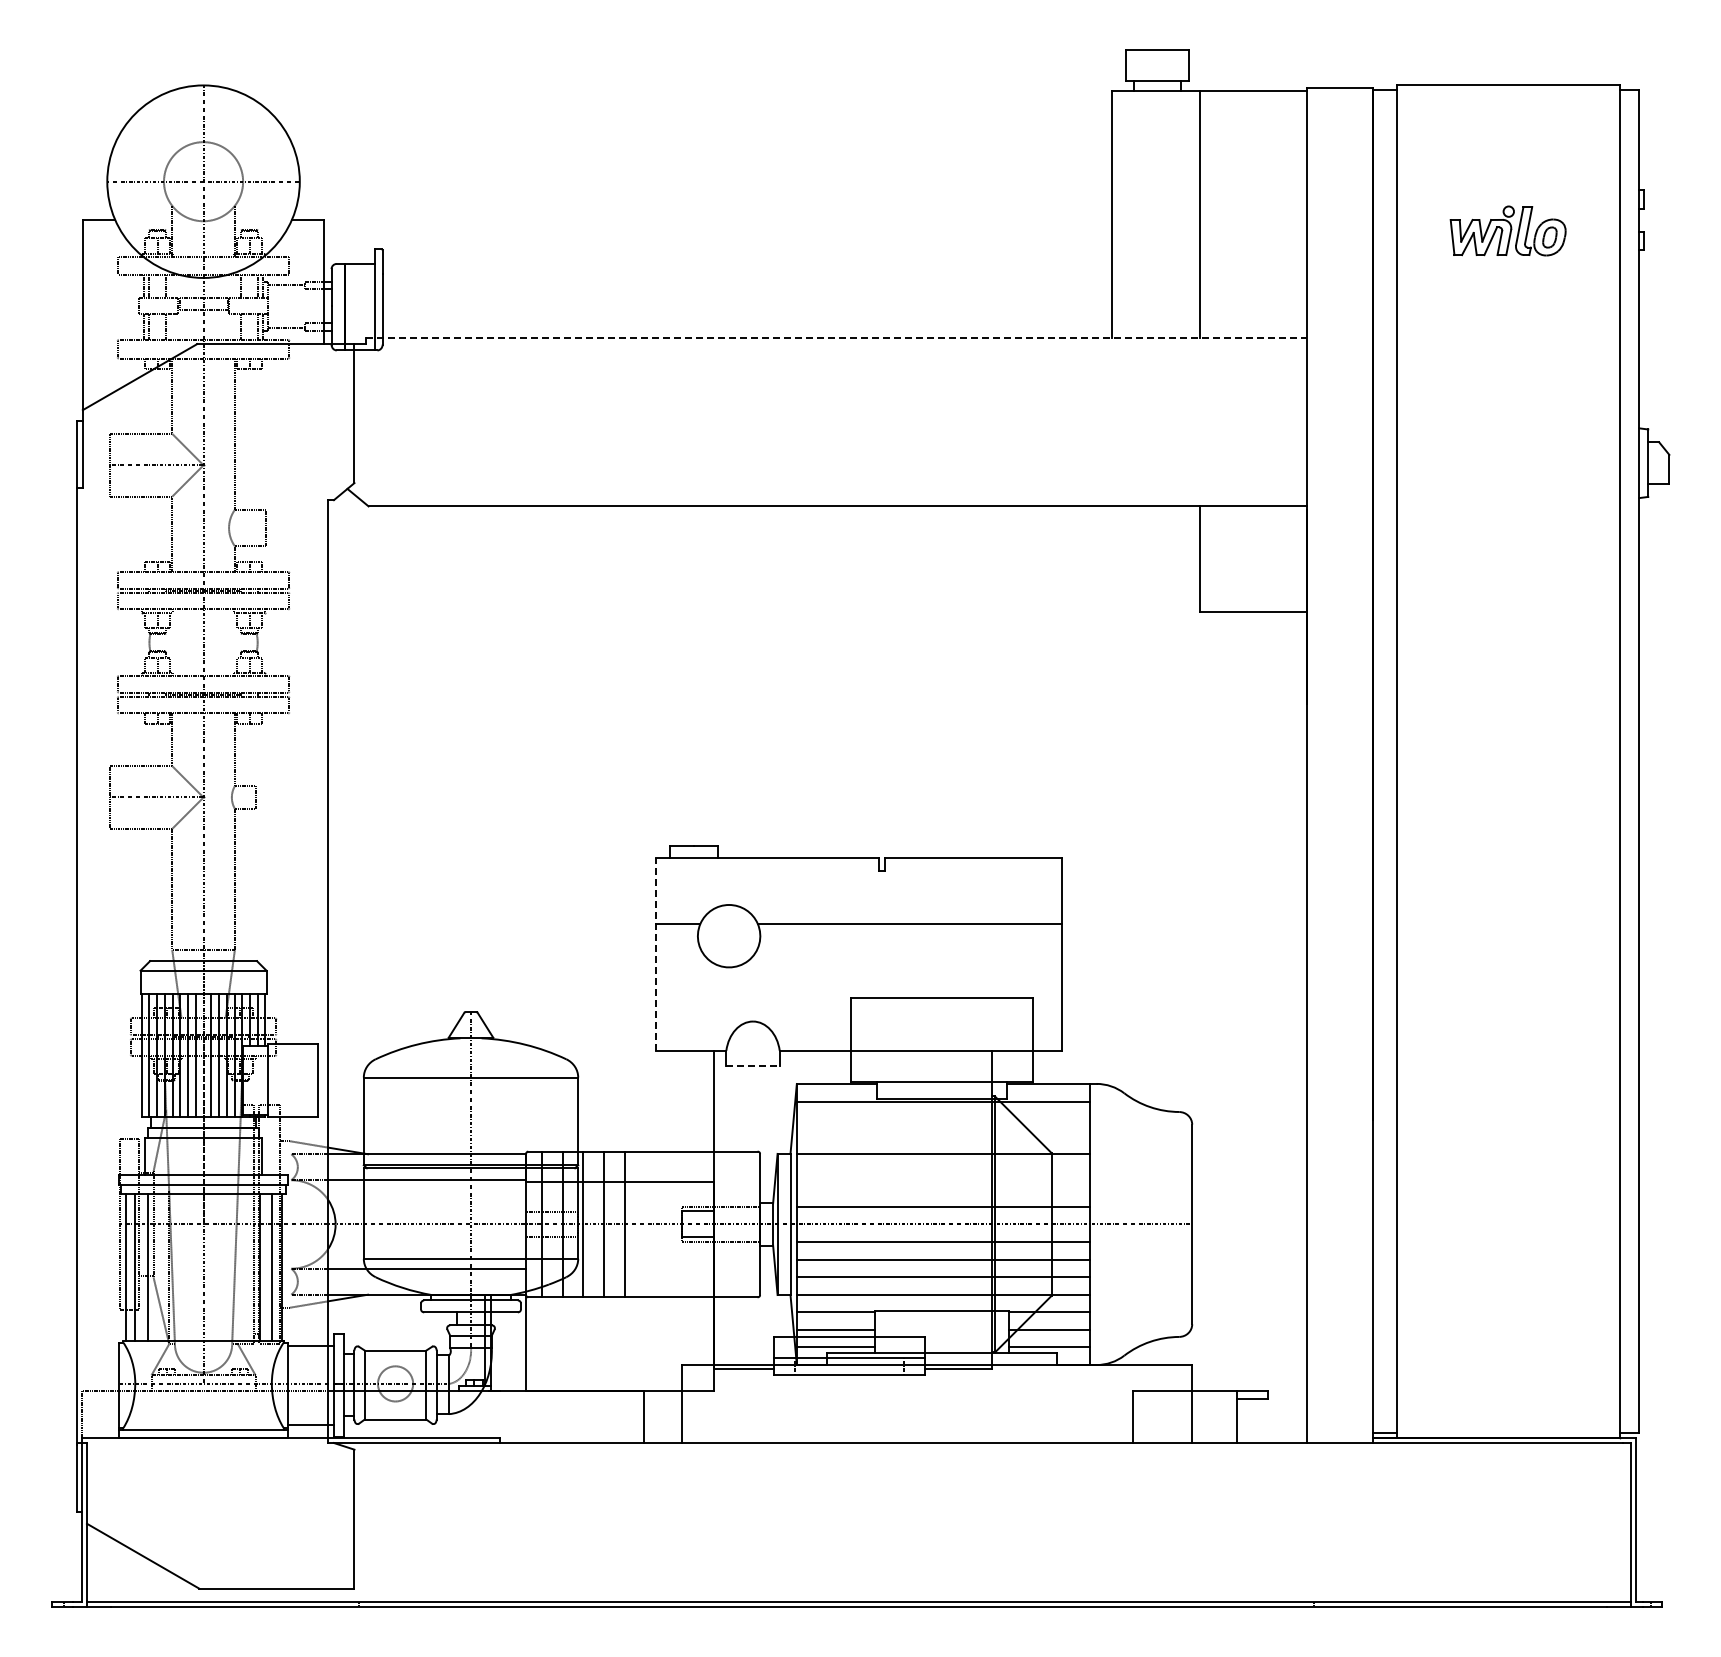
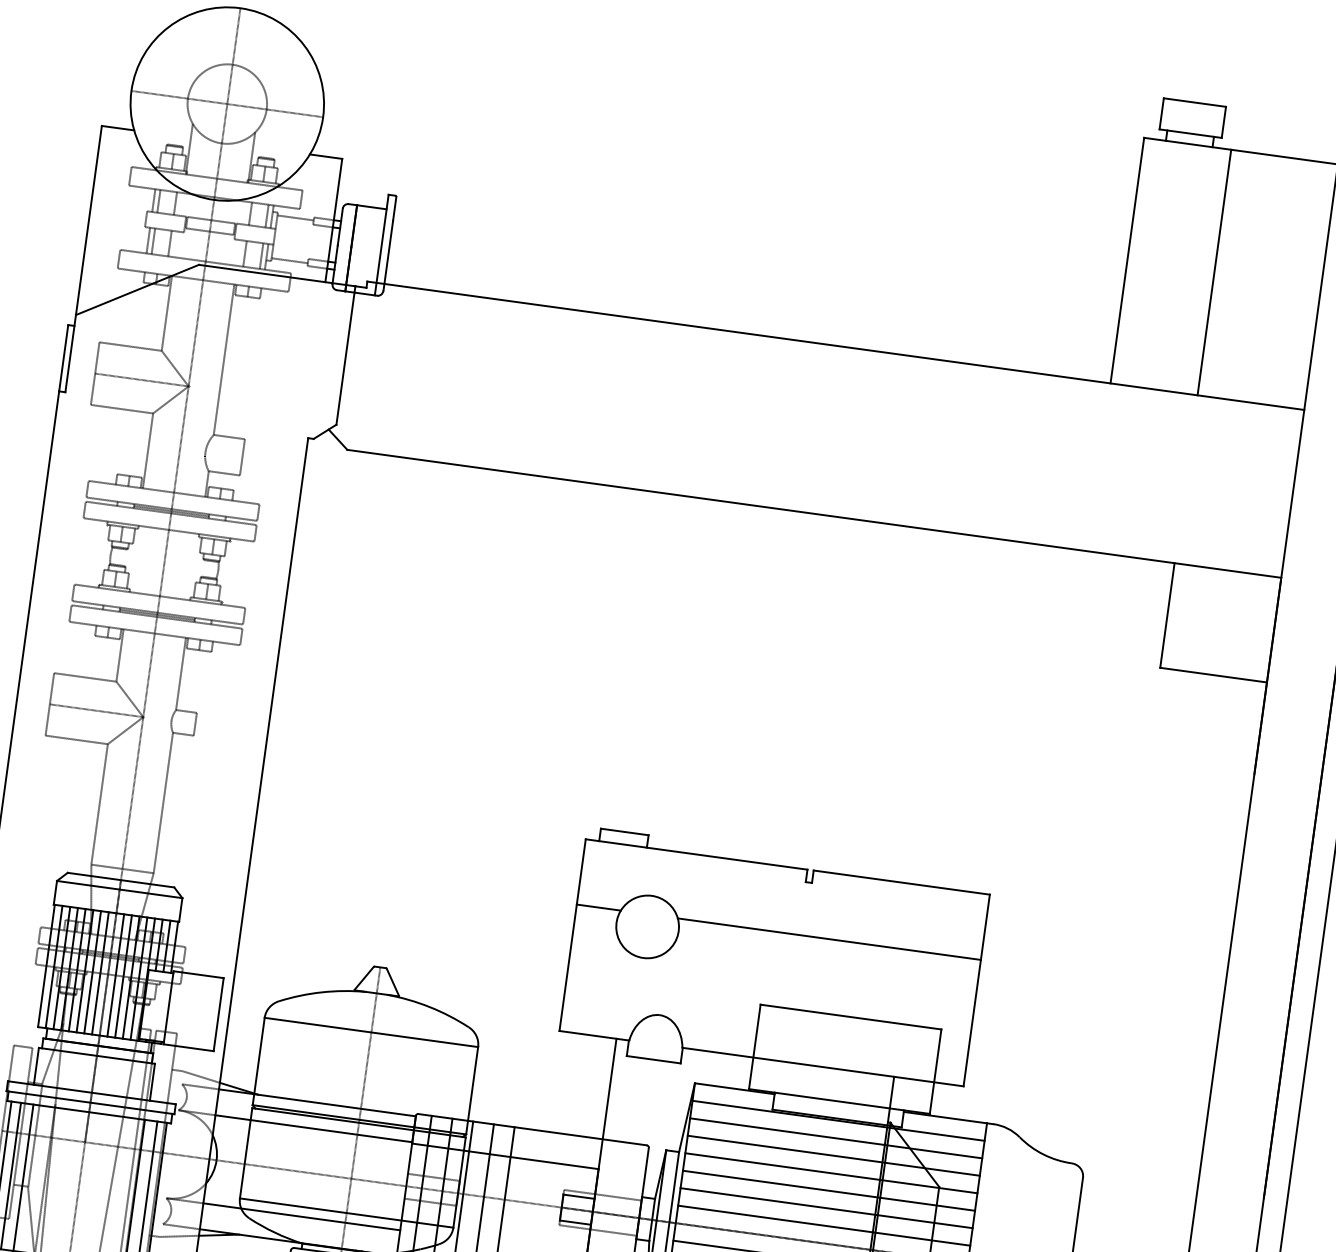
line: (836, 337) -> (836, 345), dashed -> solid
line: (656, 953) -> (573, 934), dashed -> solid
line: (753, 1066) -> (654, 1059), dashed -> solid
line: (943, 1119) -> (836, 1138), added
line: (943, 1136) -> (833, 1155), added
line: (943, 1171) -> (829, 1190), added
line: (943, 1189) -> (826, 1208), added

